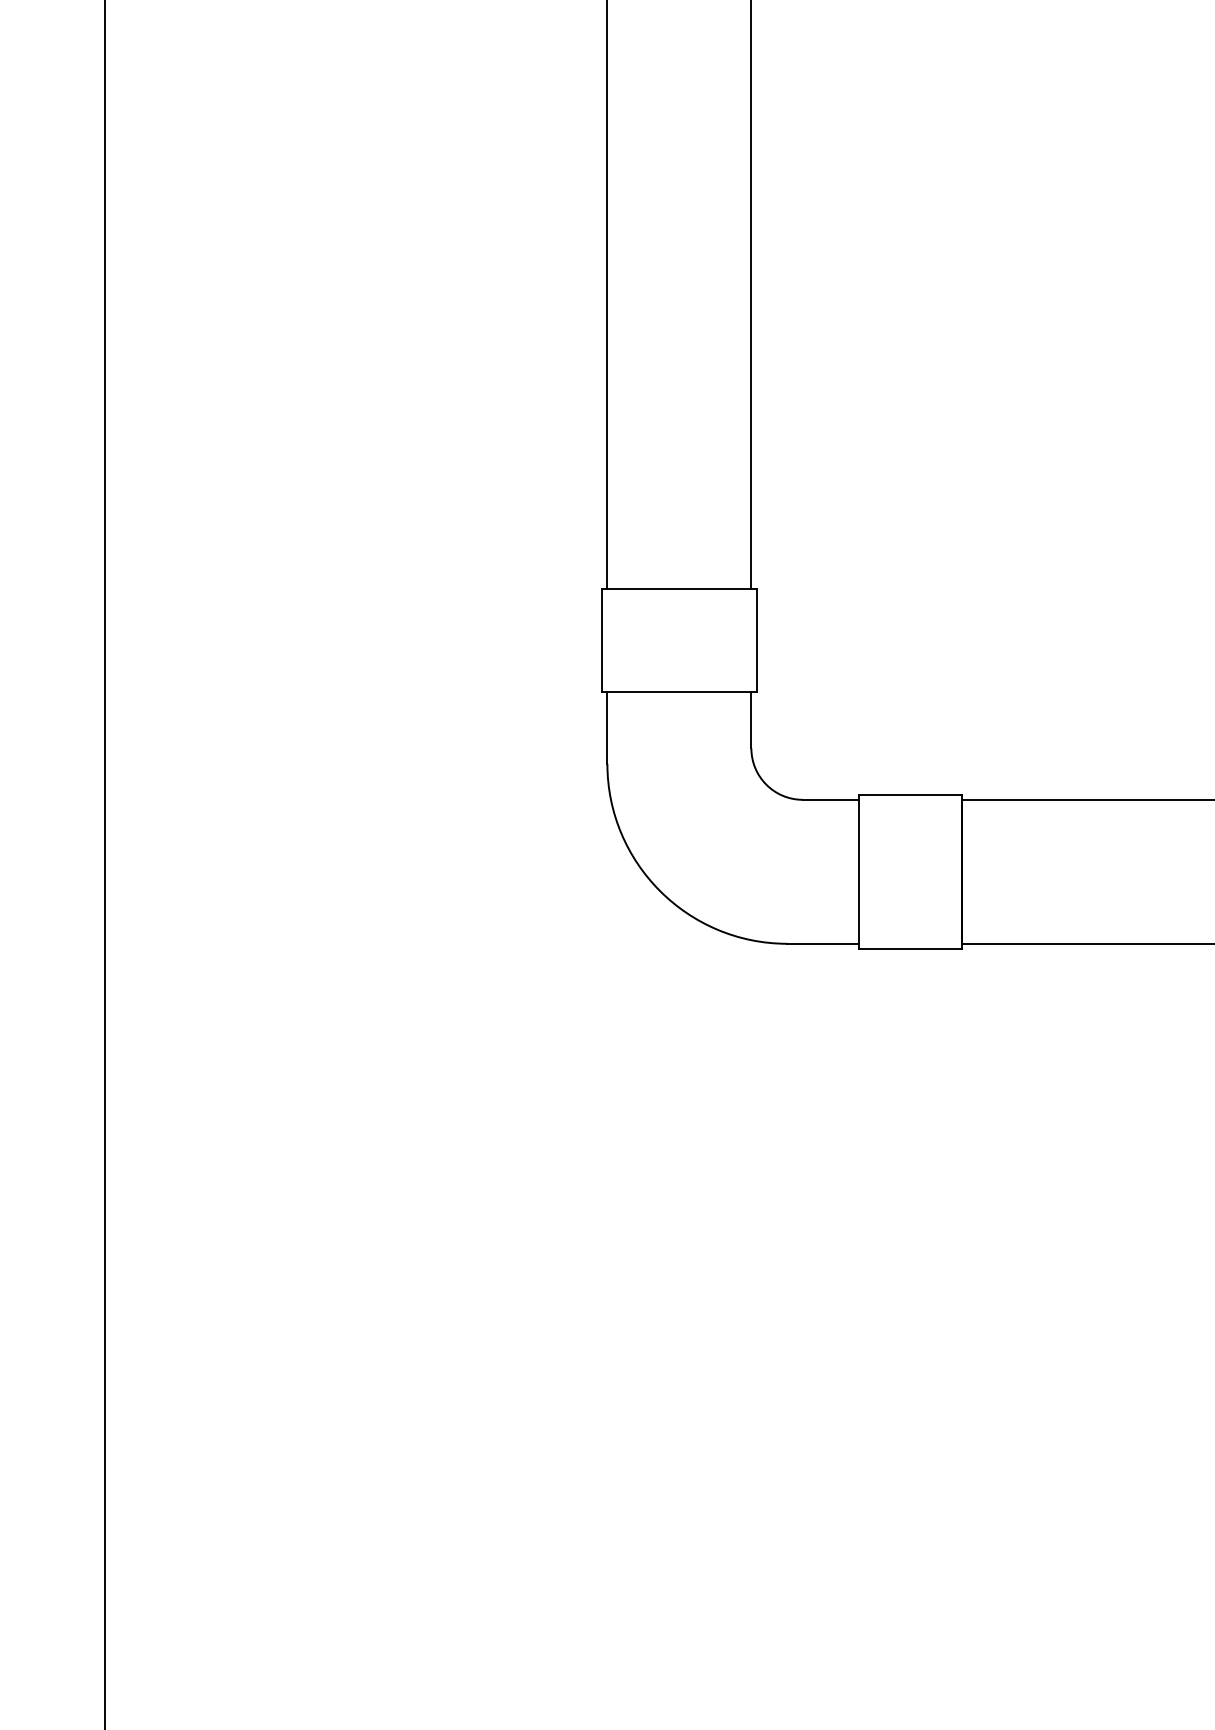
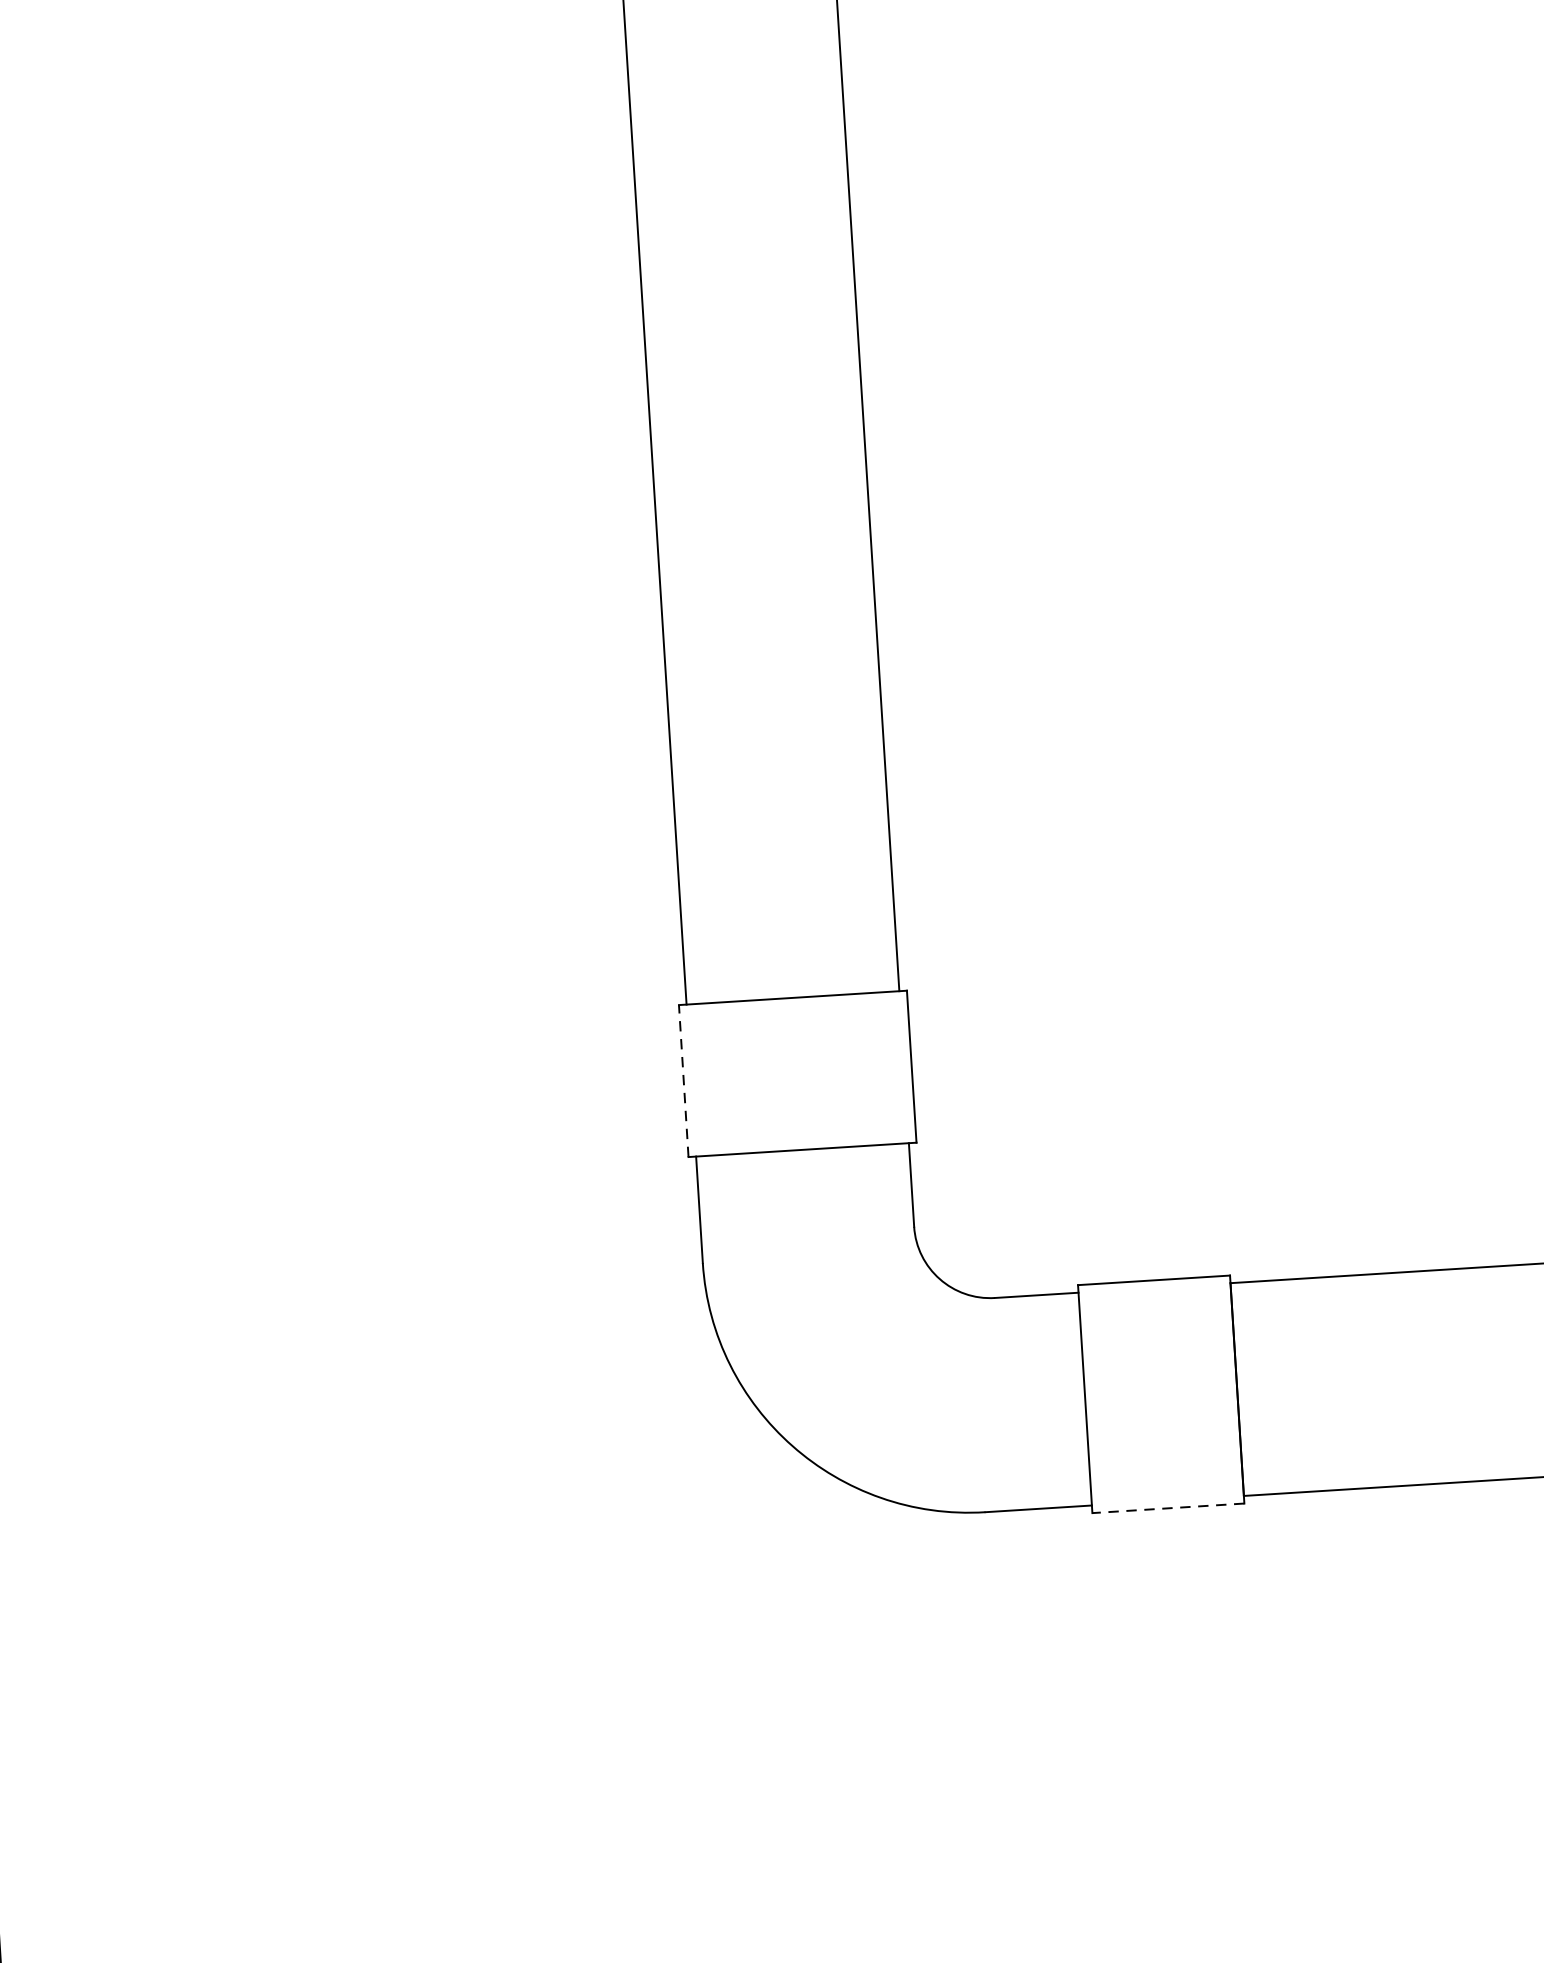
line: (602, 639) -> (684, 1079), solid -> dashed
line: (910, 948) -> (1167, 1507), solid -> dashed

